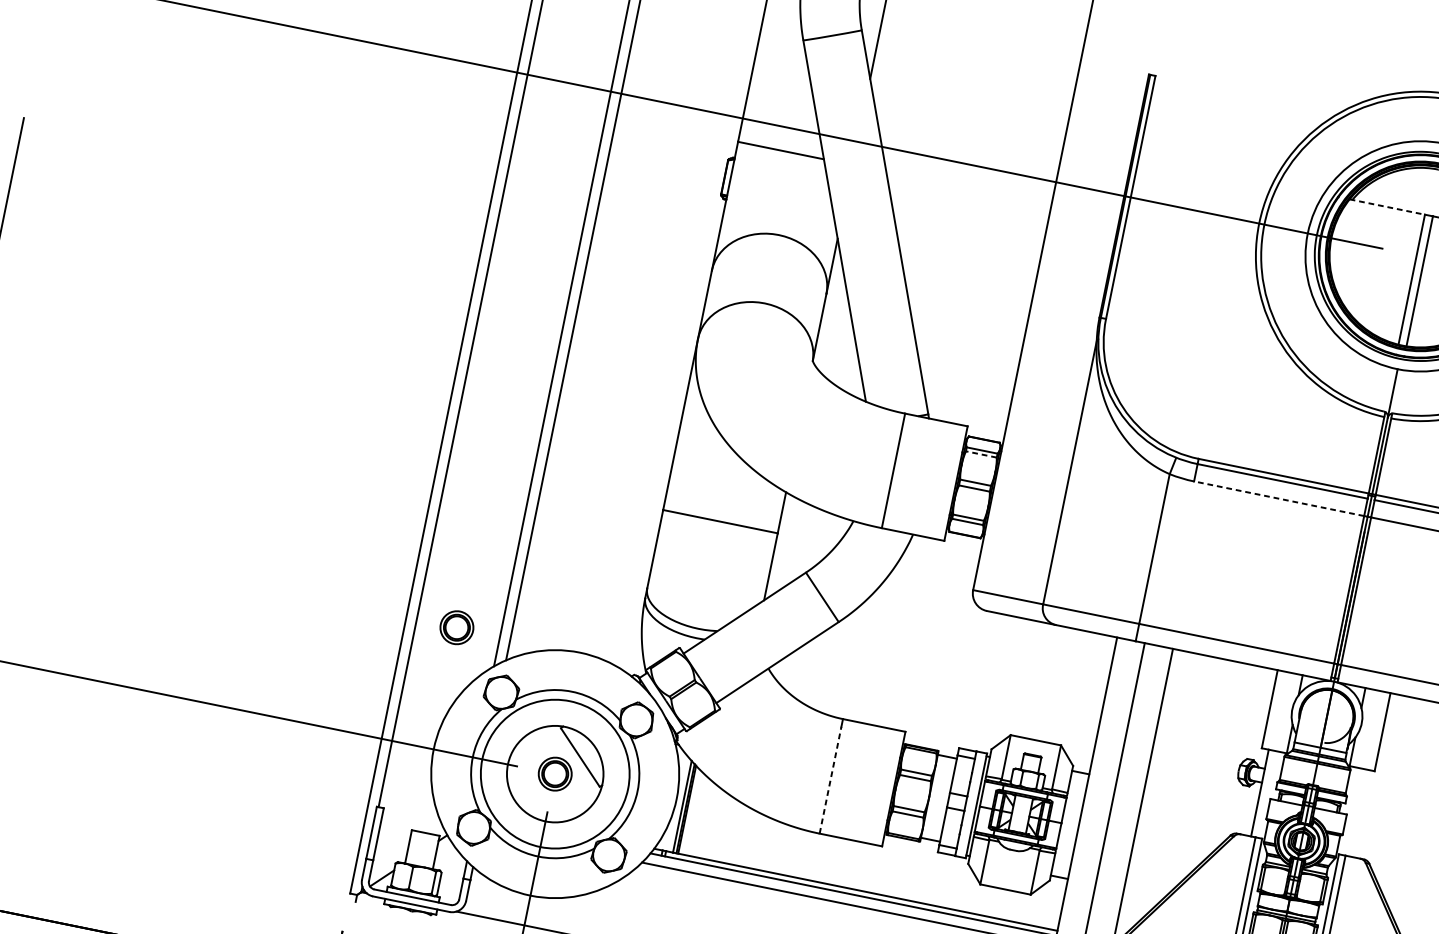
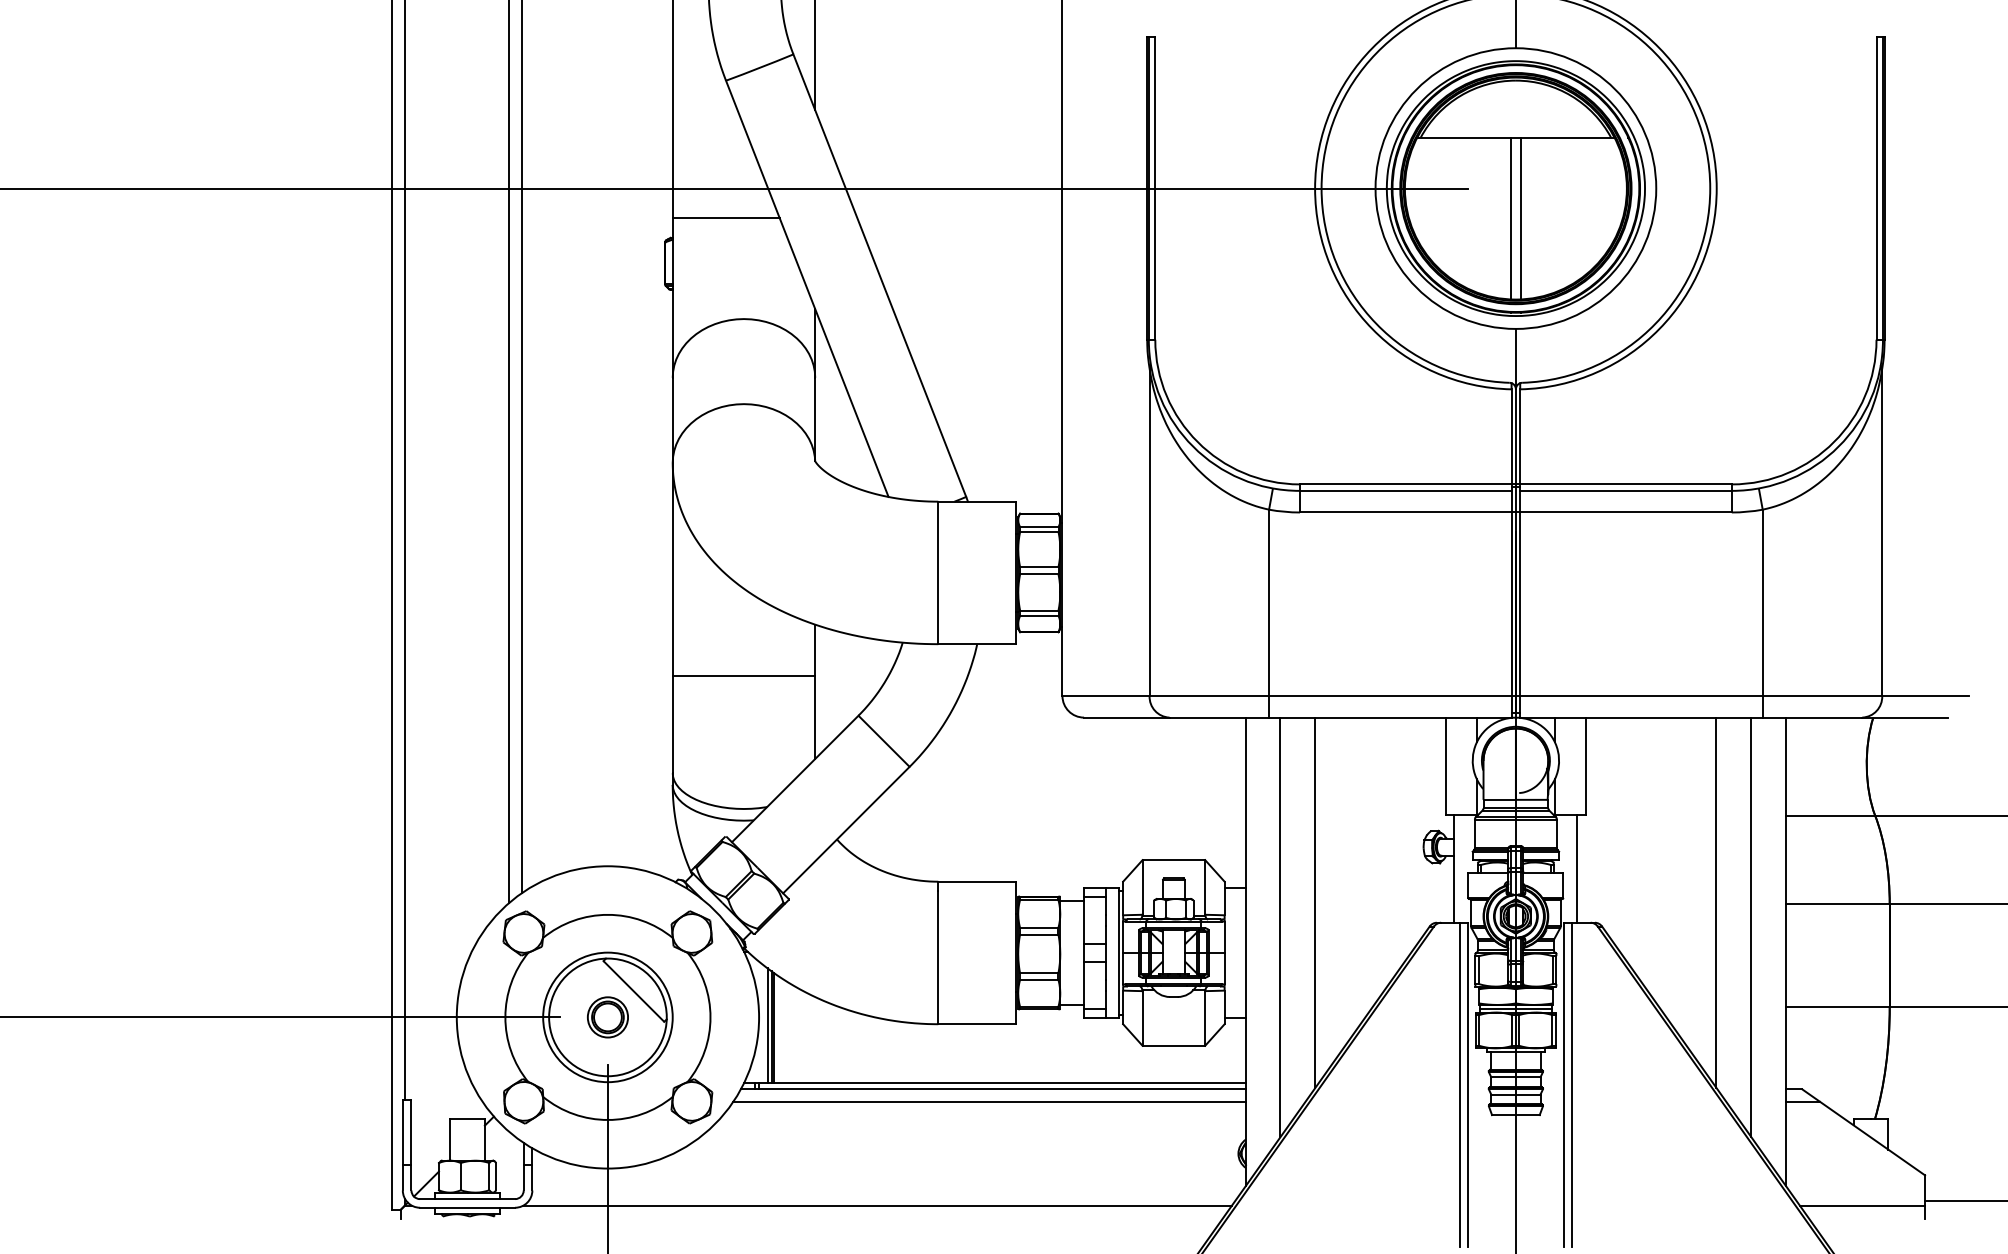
line: (1387, 206) -> (1464, 137), dashed -> solid
line: (980, 453) -> (1038, 531), dashed -> solid
line: (1278, 498) -> (1405, 512), dashed -> solid
part: (456, 627) -> (454, 866), removed
circle: (554, 774) -> (607, 1017), size x0.71
line: (830, 780) -> (938, 957), dashed -> solid
line: (1358, 813) -> (1577, 868), added

